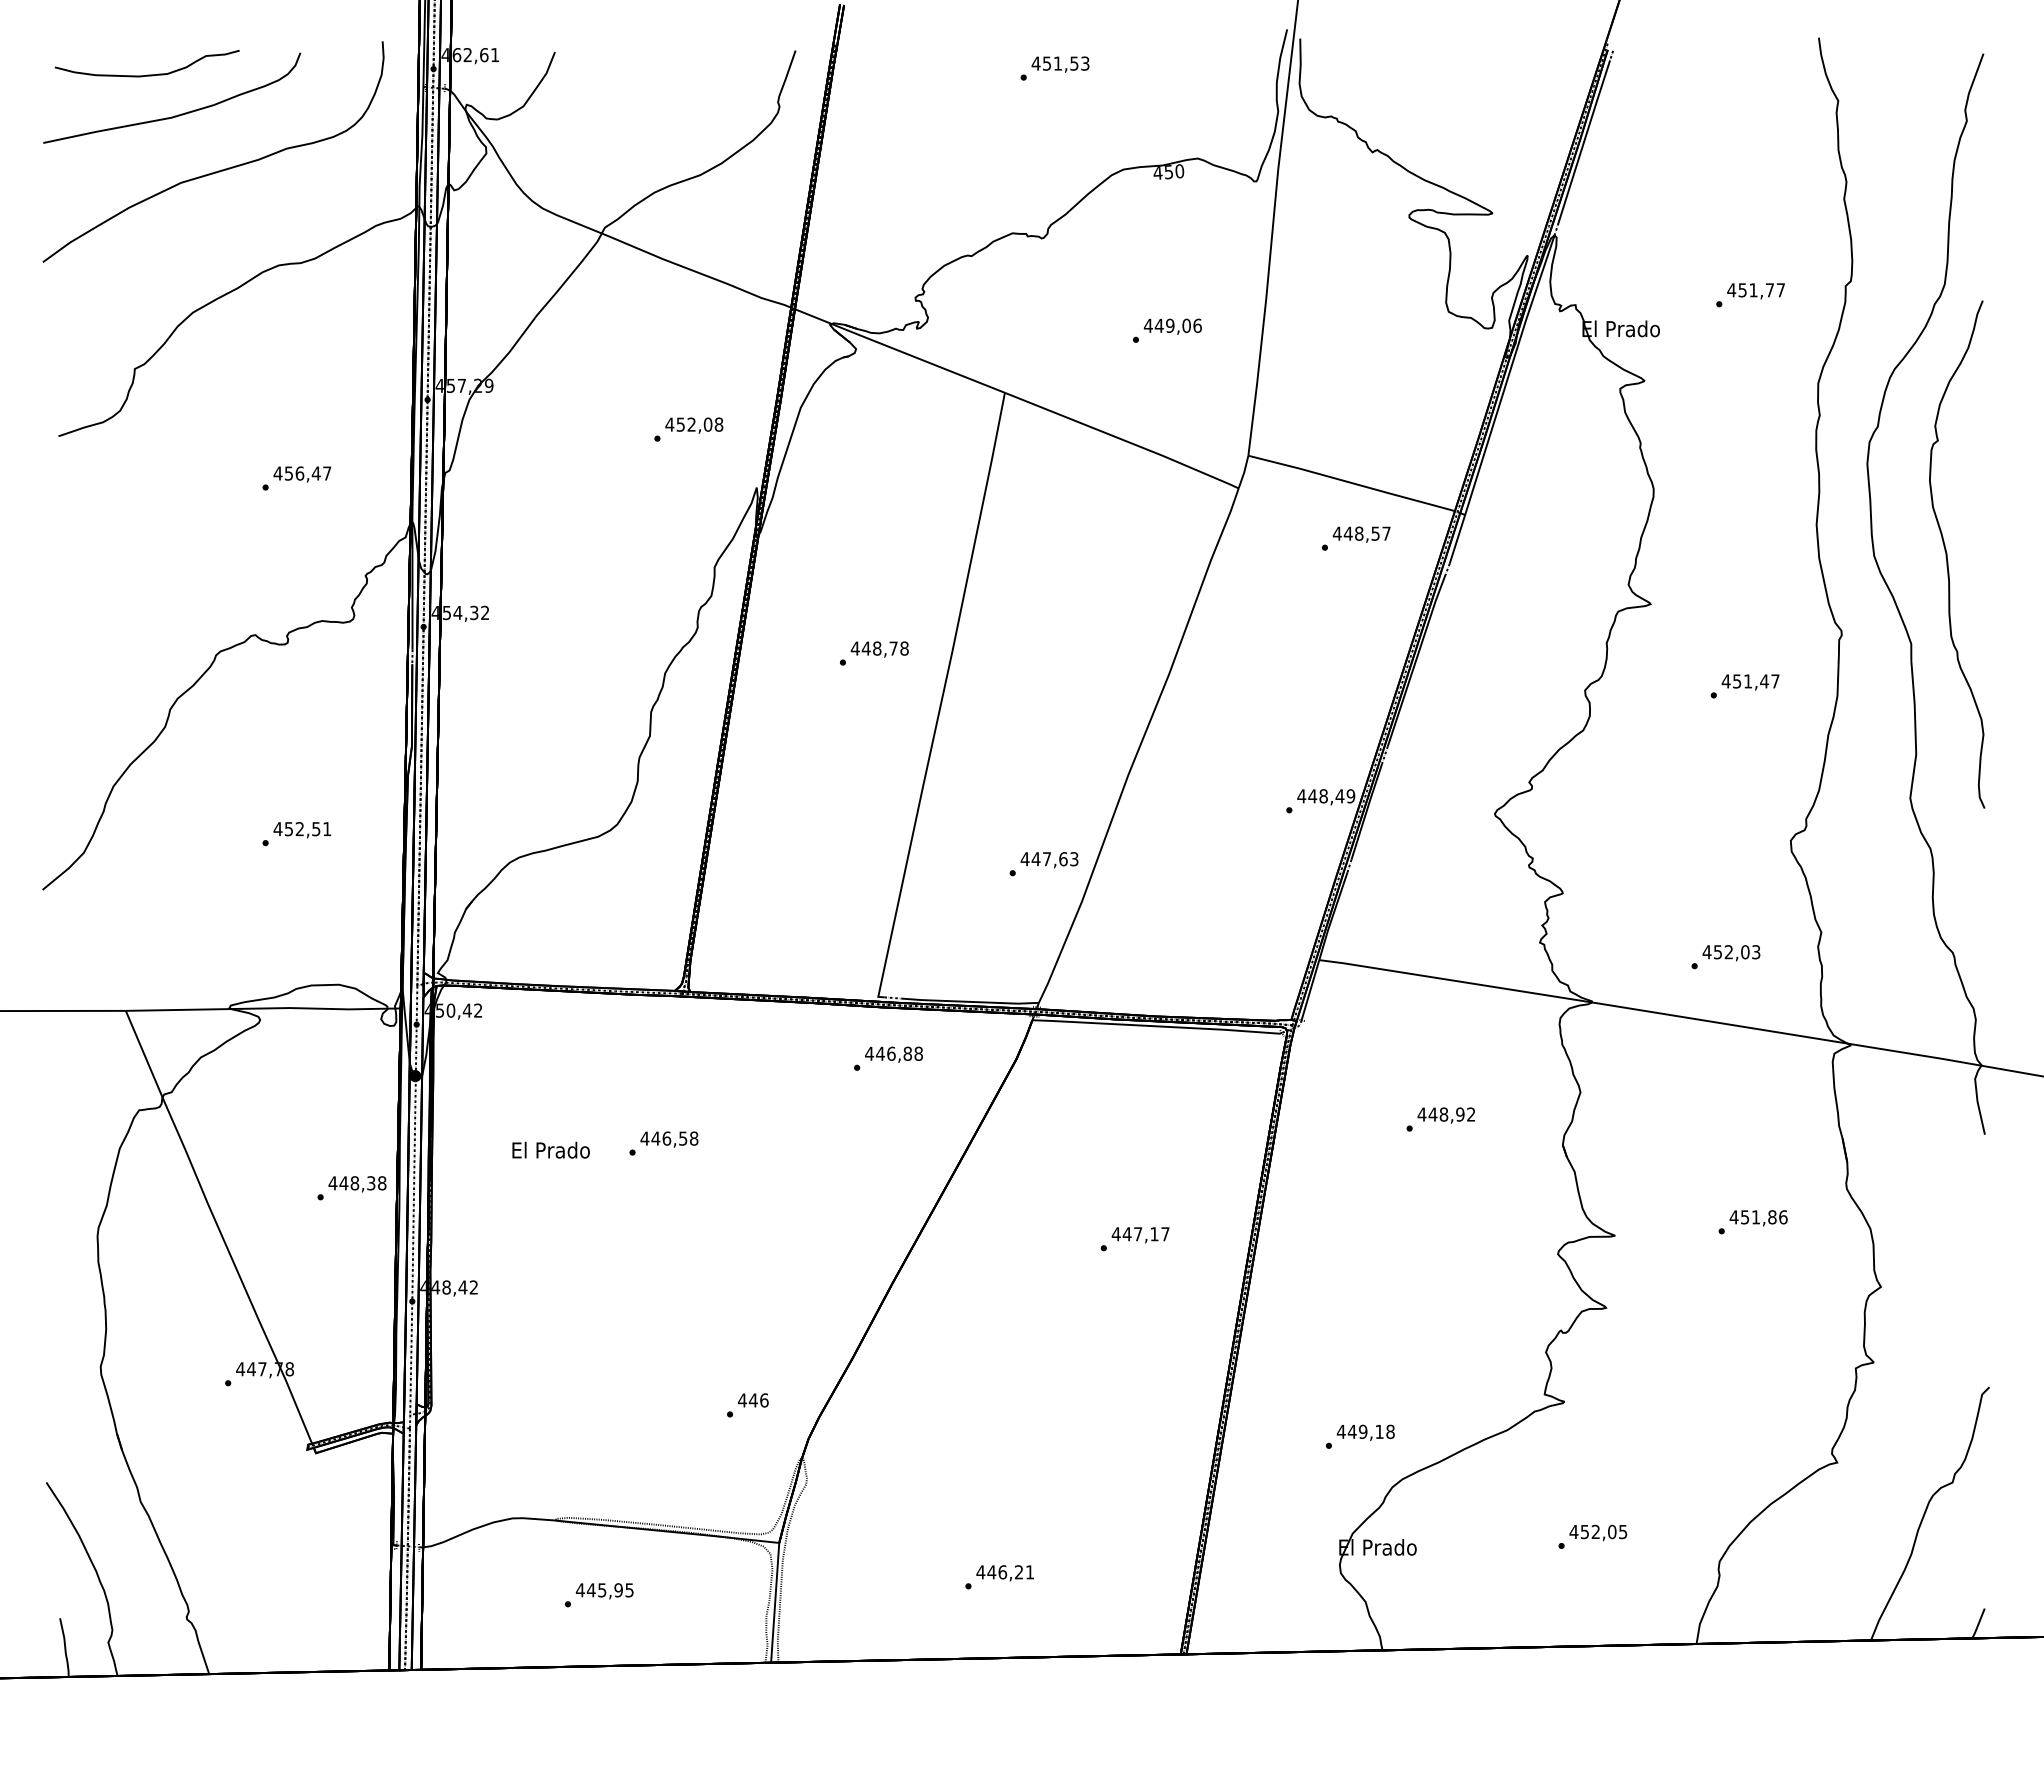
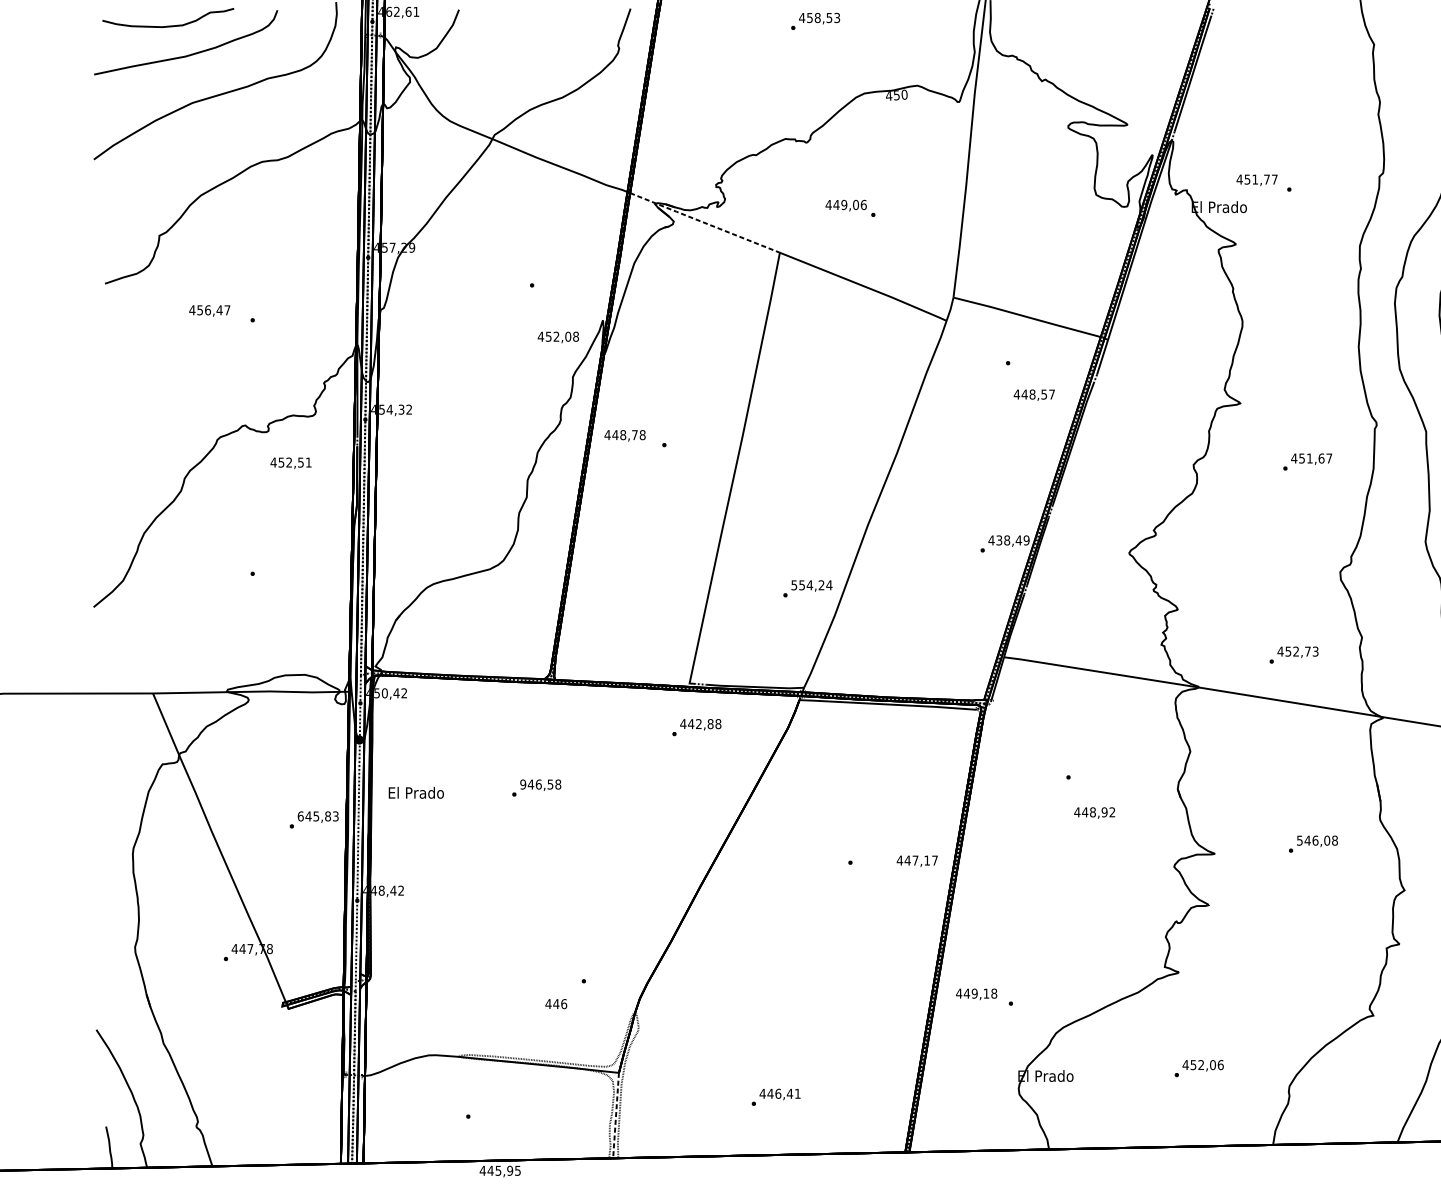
text: (1057, 63) -> (817, 17), 451,53 -> 458,53
text: (1755, 291) -> (1256, 180), moved
text: (1172, 326) -> (845, 205), moved
line: (899, 350) -> (704, 222), solid -> dashed
text: (694, 425) -> (558, 337), moved
text: (302, 474) -> (209, 310), moved
text: (1361, 534) -> (1034, 395), moved
text: (879, 649) -> (624, 435), moved
text: (1764, 681) -> (1321, 458), 451,47 -> 451,67
text: (1312, 796) -> (999, 540), 448,49 -> 438,49
text: (302, 830) -> (291, 463), moved
text: (1049, 859) -> (811, 585), 447,63 -> 554,24
text: (1745, 952) -> (1308, 651), 452,03 -> 452,73
text: (891, 1053) -> (699, 723), 446,88 -> 442,88
text: (1445, 1115) -> (1094, 813), moved
text: (644, 1138) -> (522, 784), 446,58 -> 946,58
text: (550, 1149) -> (415, 792), moved
text: (357, 1183) -> (318, 816), 448,38 -> 645,83
text: (1758, 1217) -> (1317, 840), 451,86 -> 546,08
text: (1140, 1235) -> (917, 861), moved
text: (753, 1400) -> (556, 1004), moved
text: (1365, 1432) -> (976, 994), moved
text: (1623, 1531) -> (1221, 1064), 452,05 -> 452,06
text: (1018, 1572) -> (789, 1093), 446,21 -> 446,41
text: (604, 1591) -> (500, 1171), moved
line: (775, 1603) -> (616, 1116), solid -> dashed

